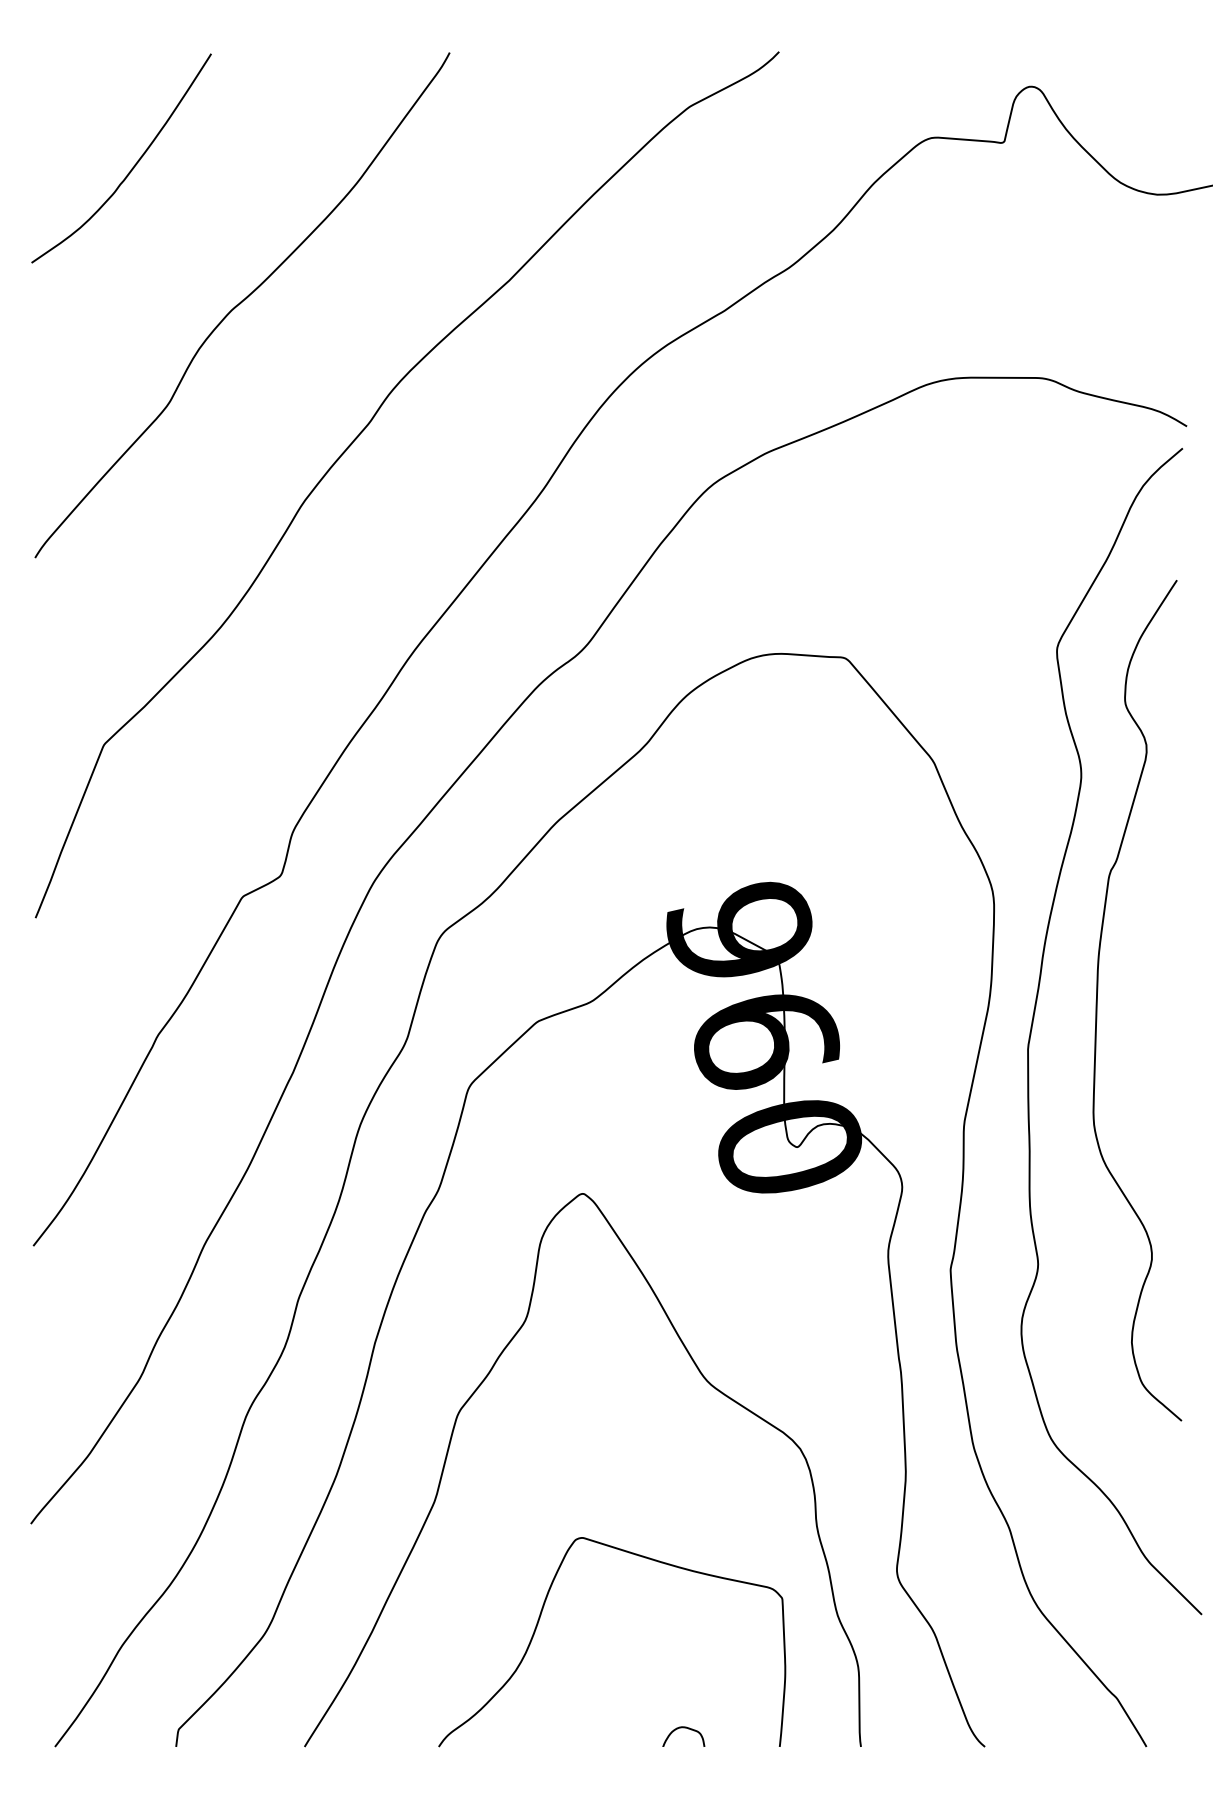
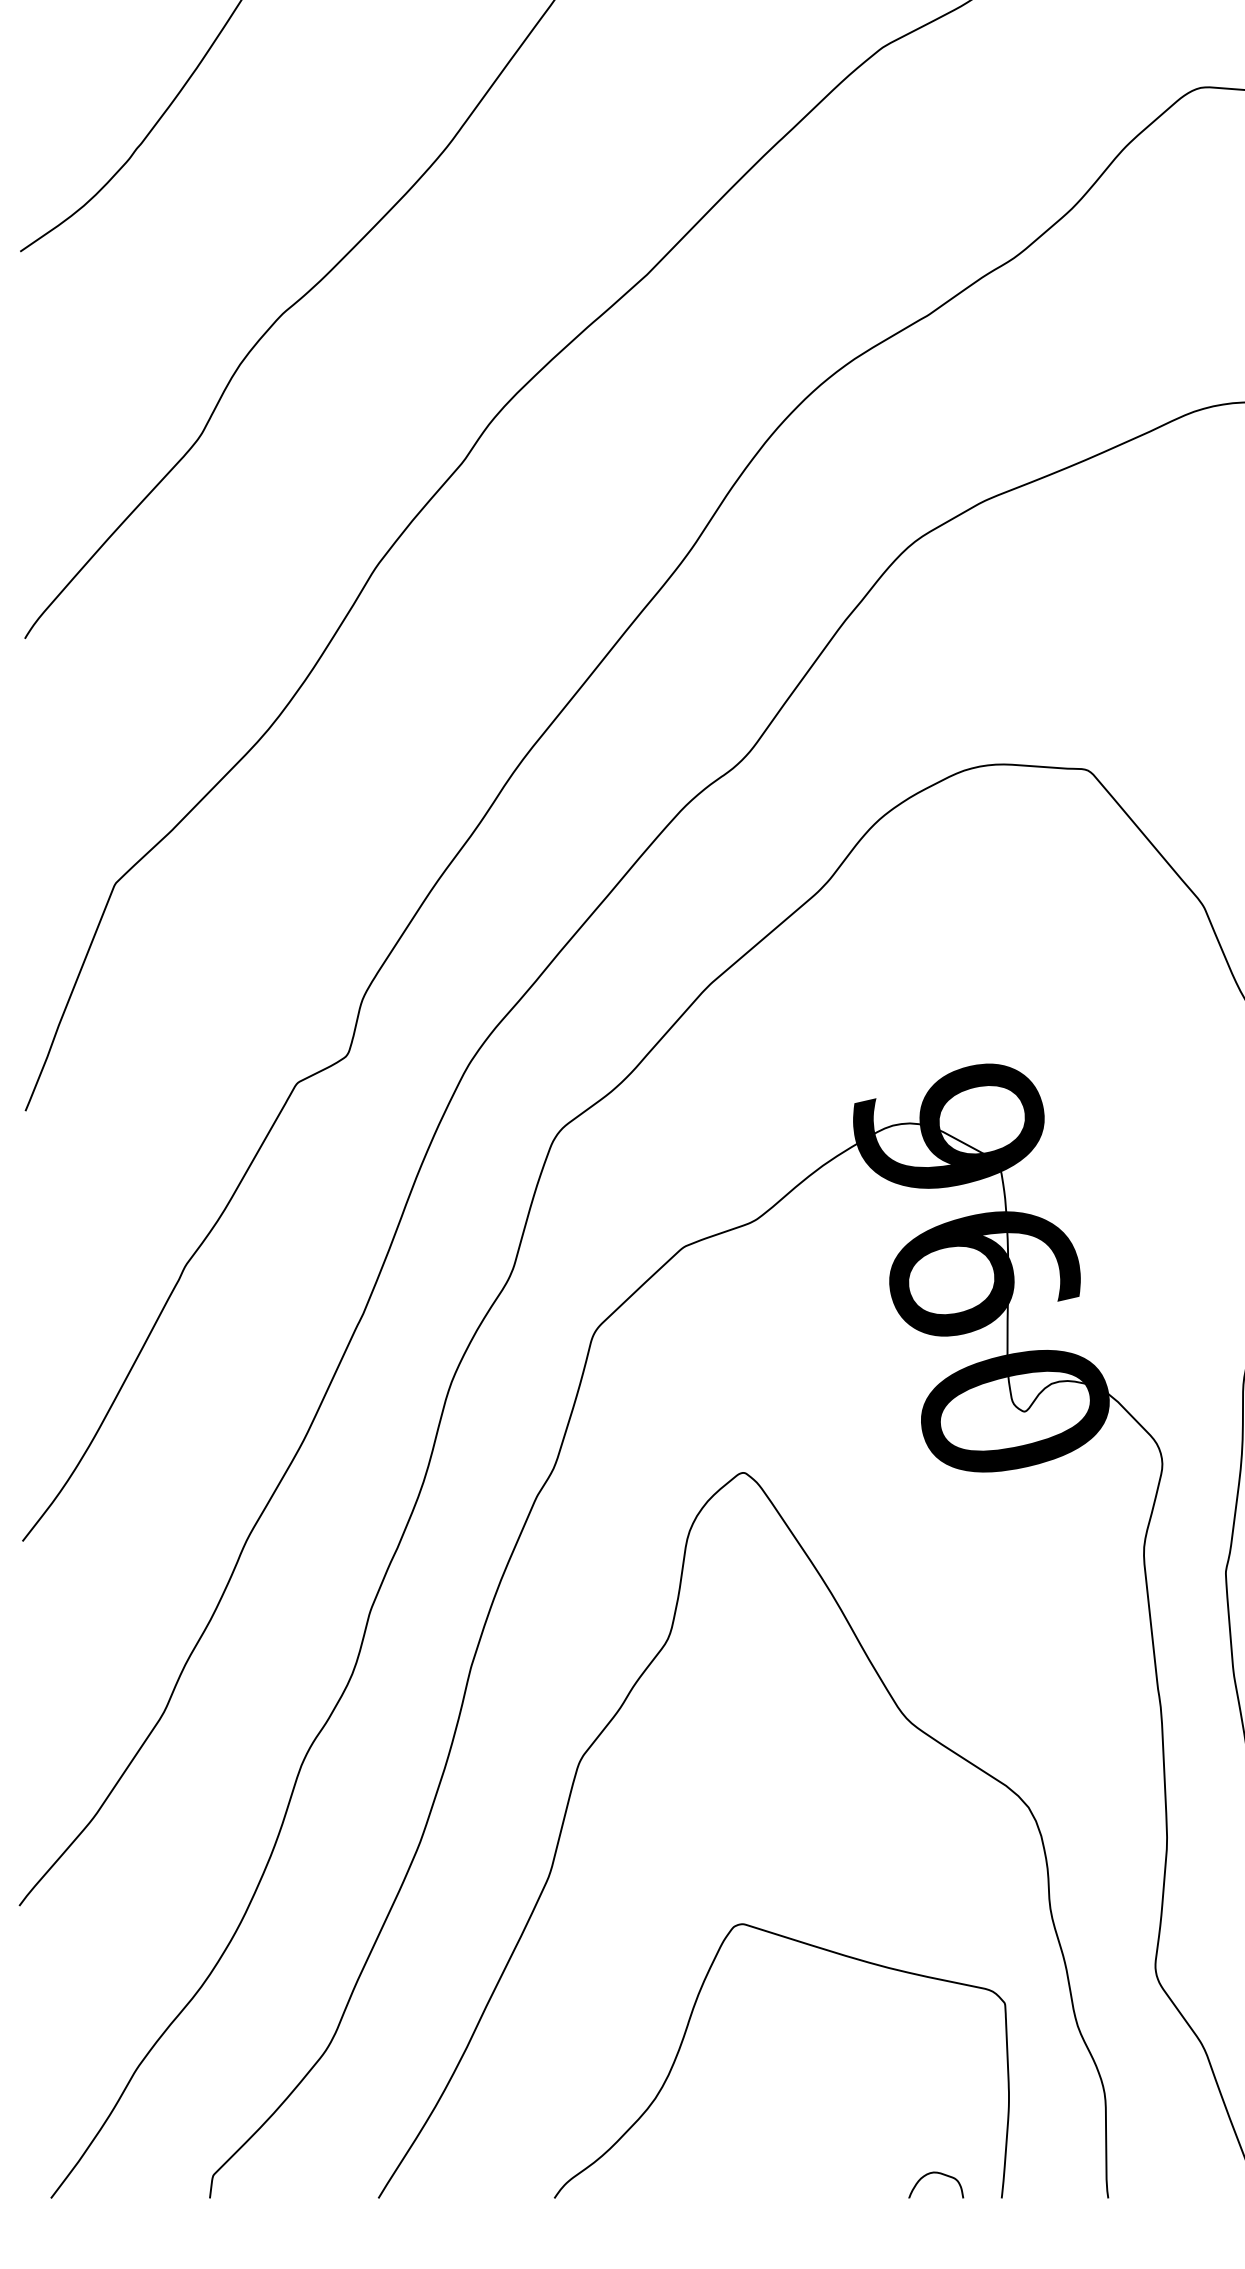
curve: (683, 1728) -> (935, 2174), moved

